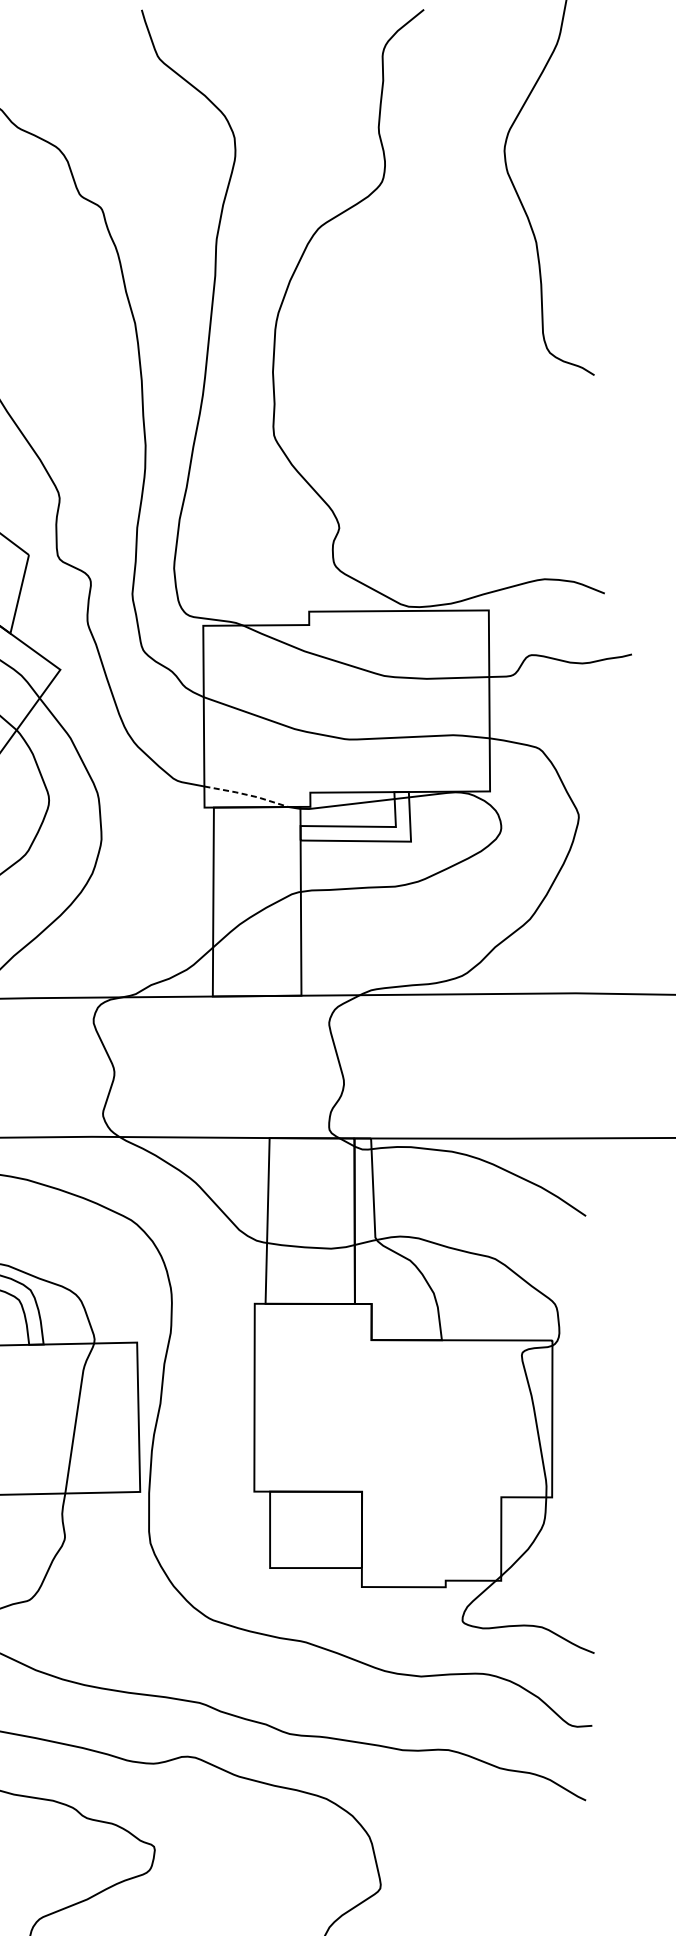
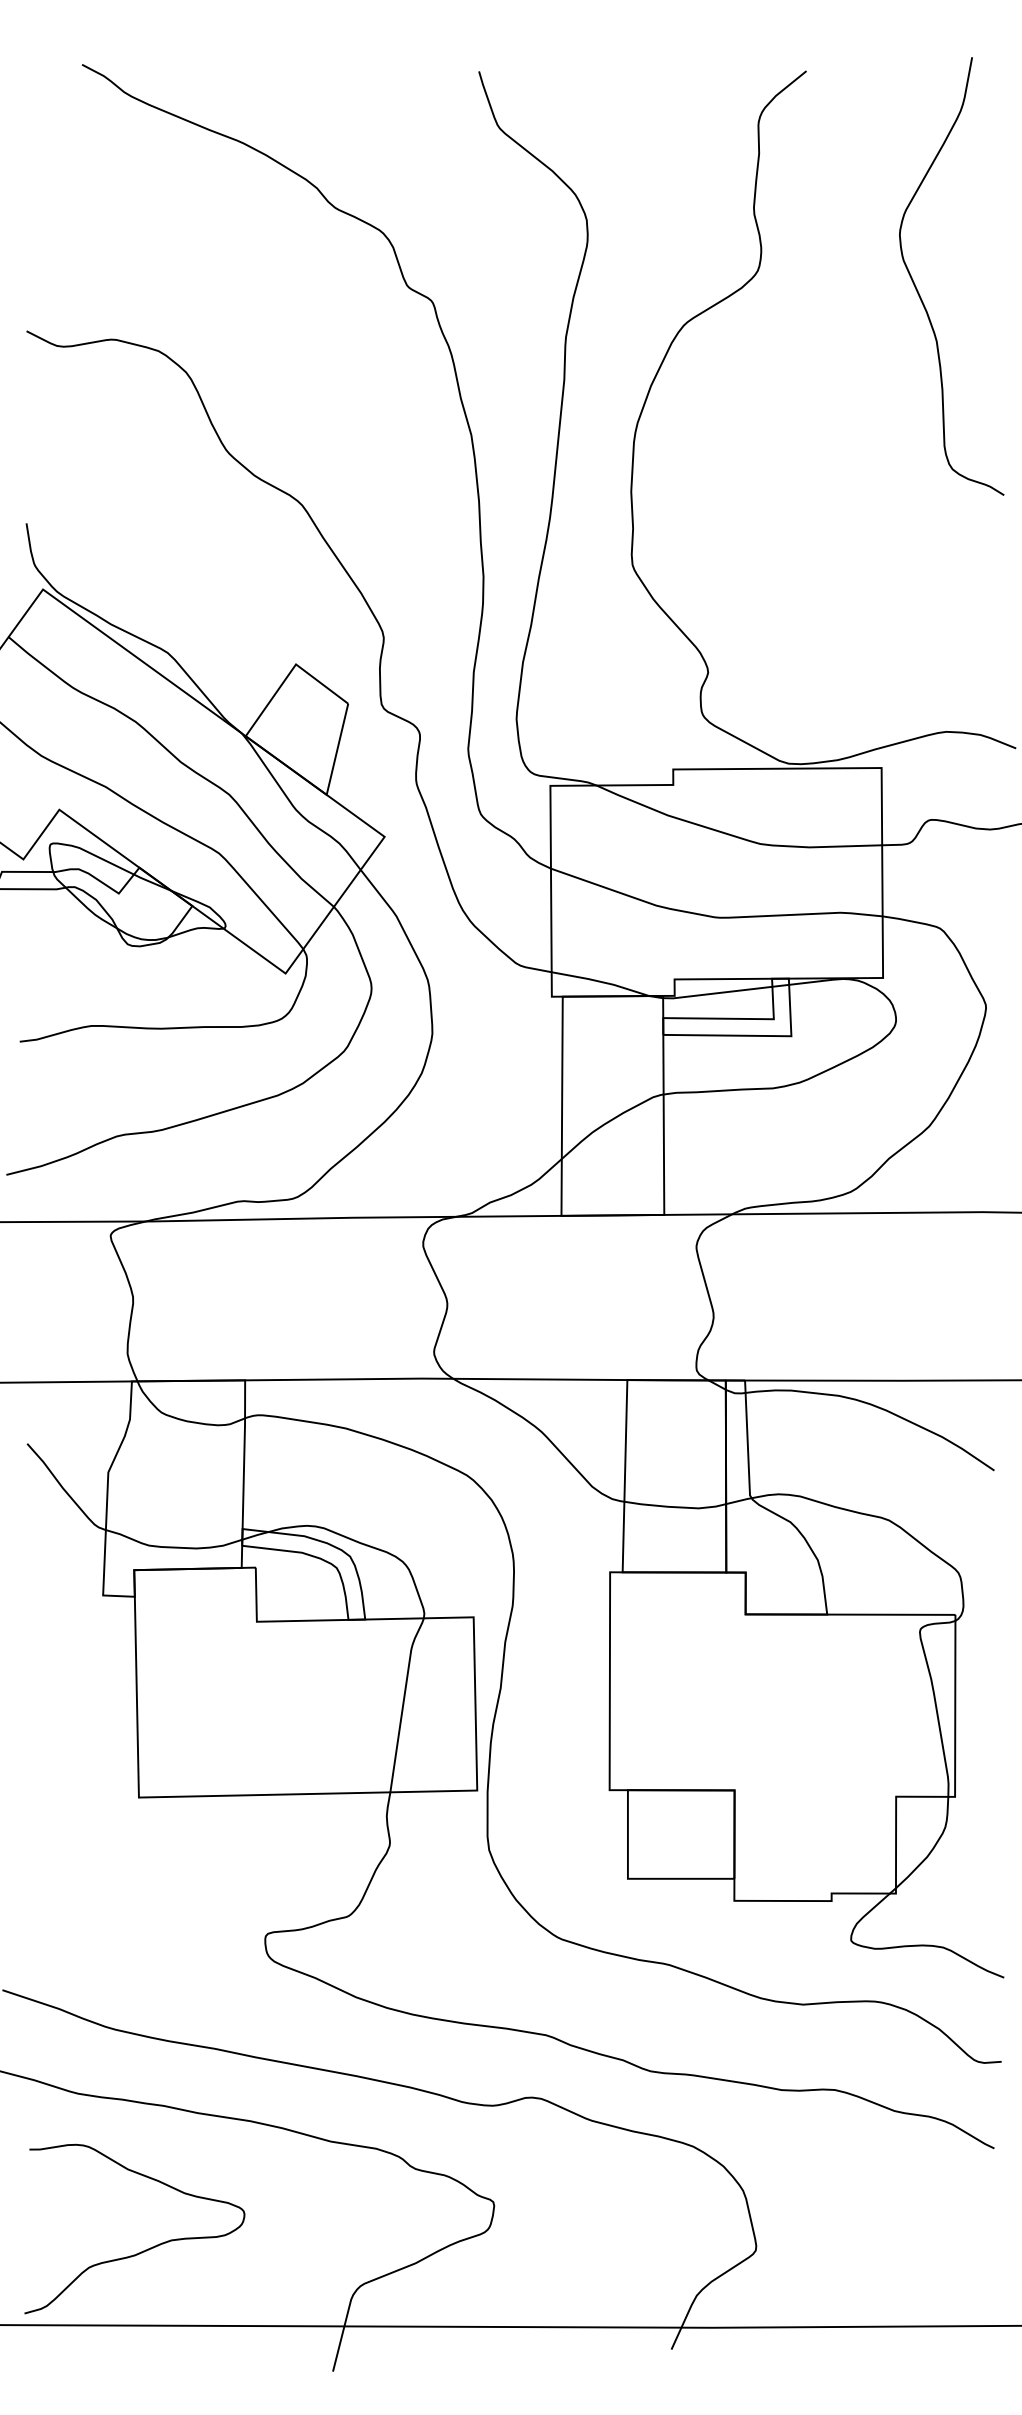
line: (247, 795) -> (601, 982), dashed -> solid

